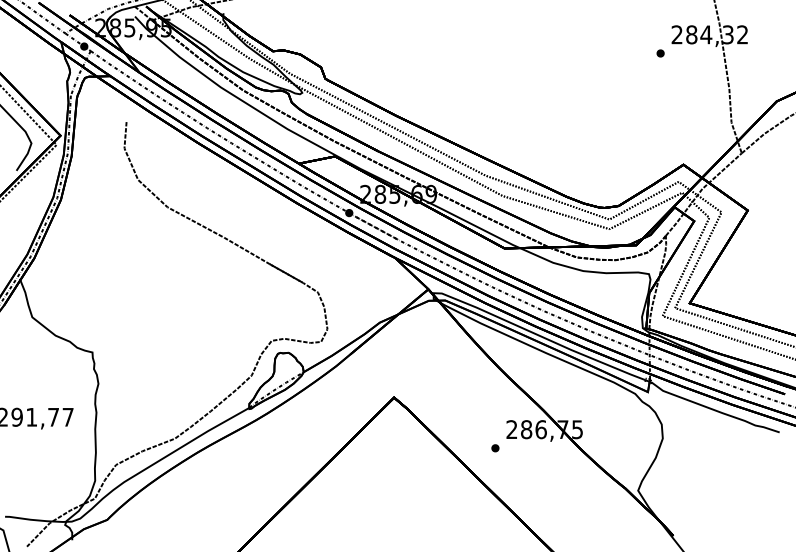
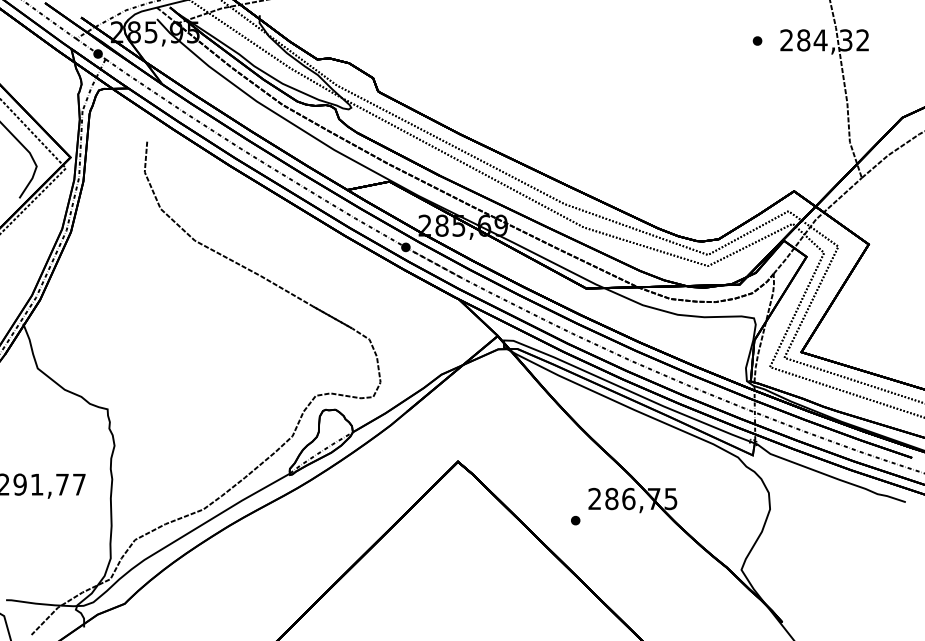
part: (660, 53) -> (757, 40), moved

